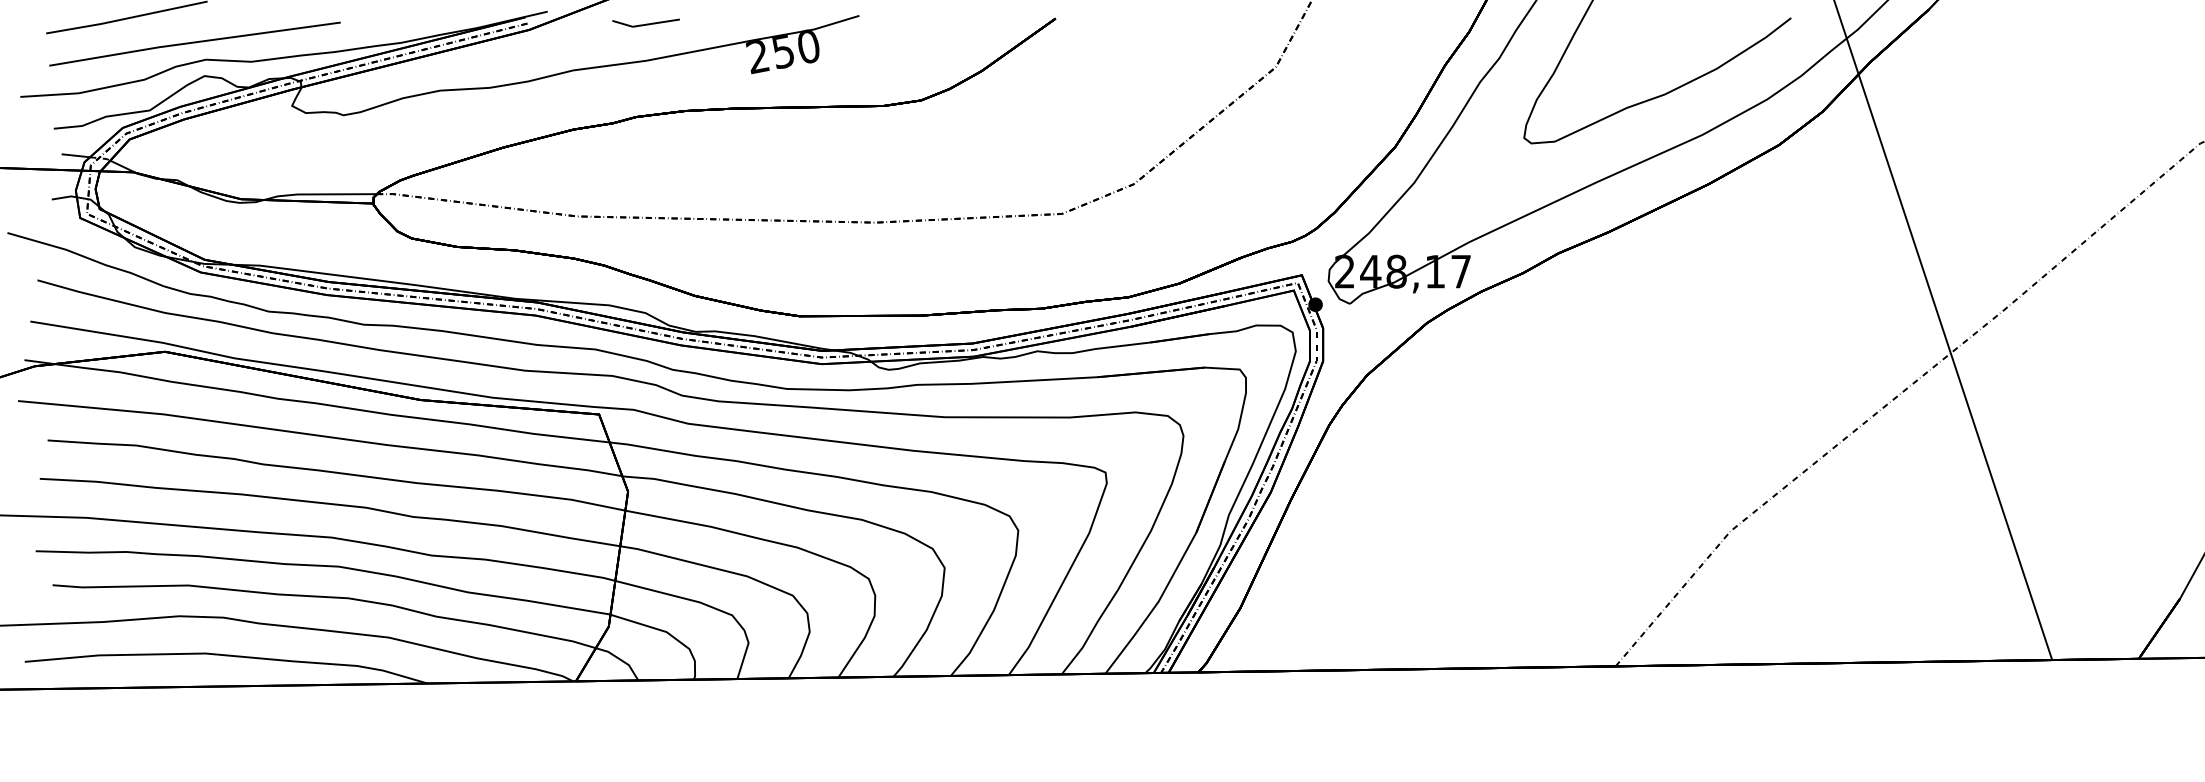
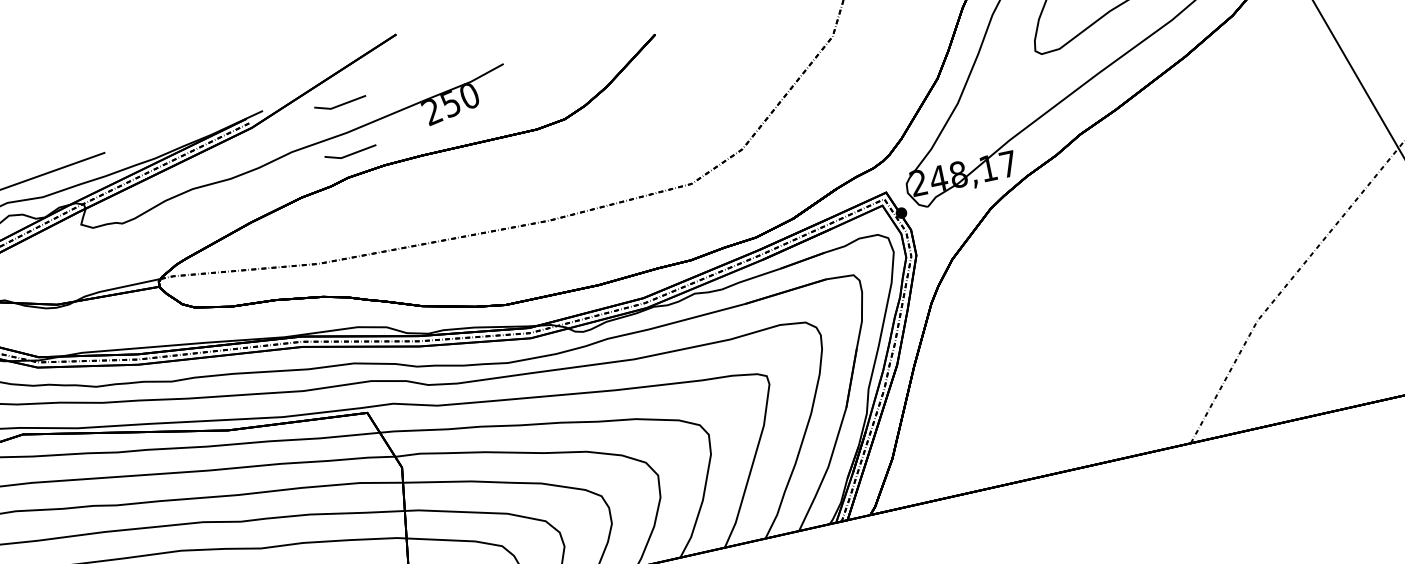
line: (645, 87) -> (350, 153), added

